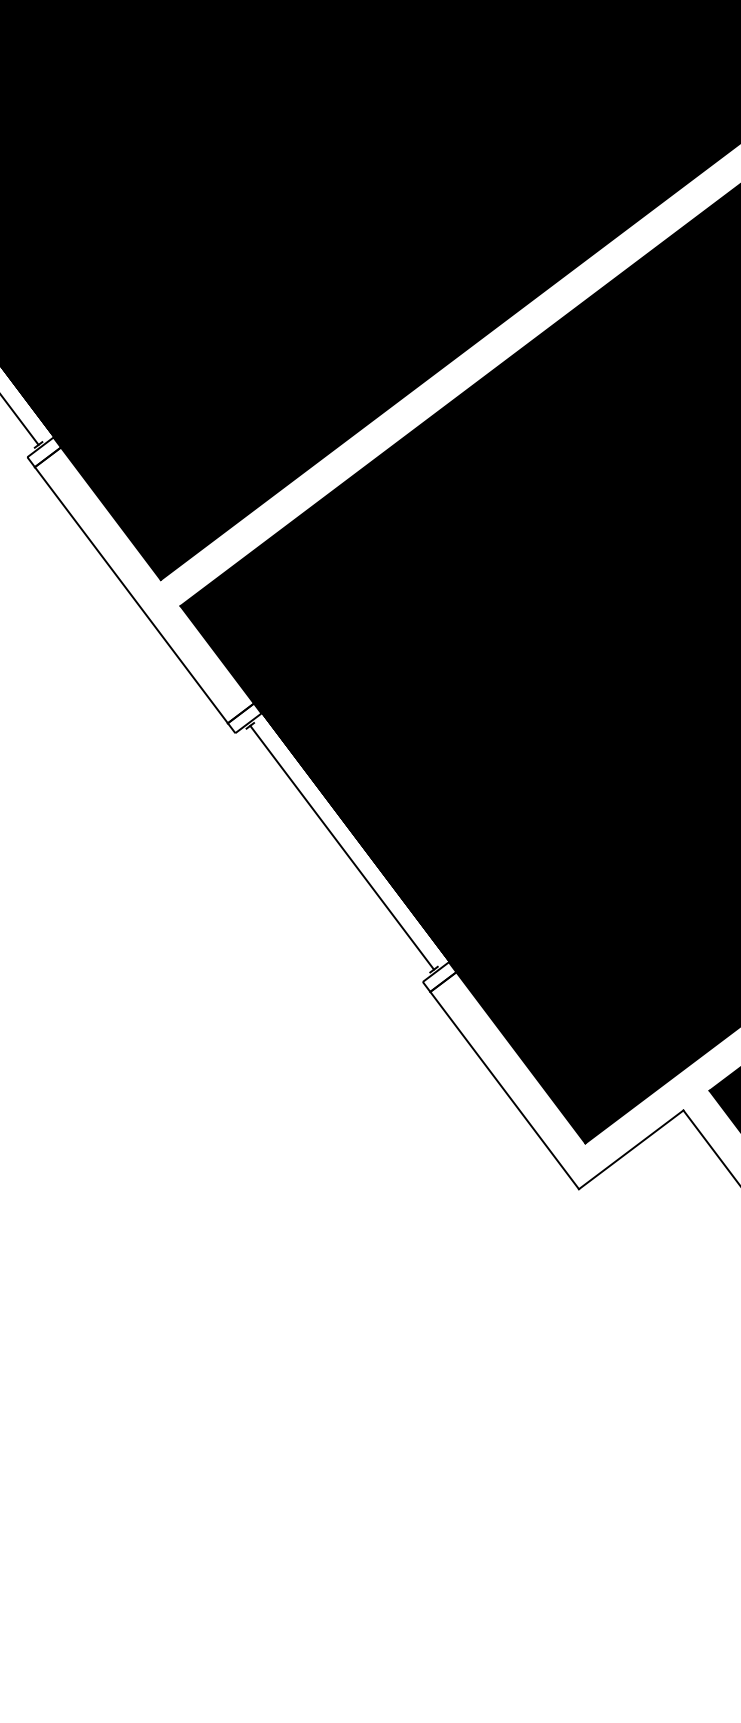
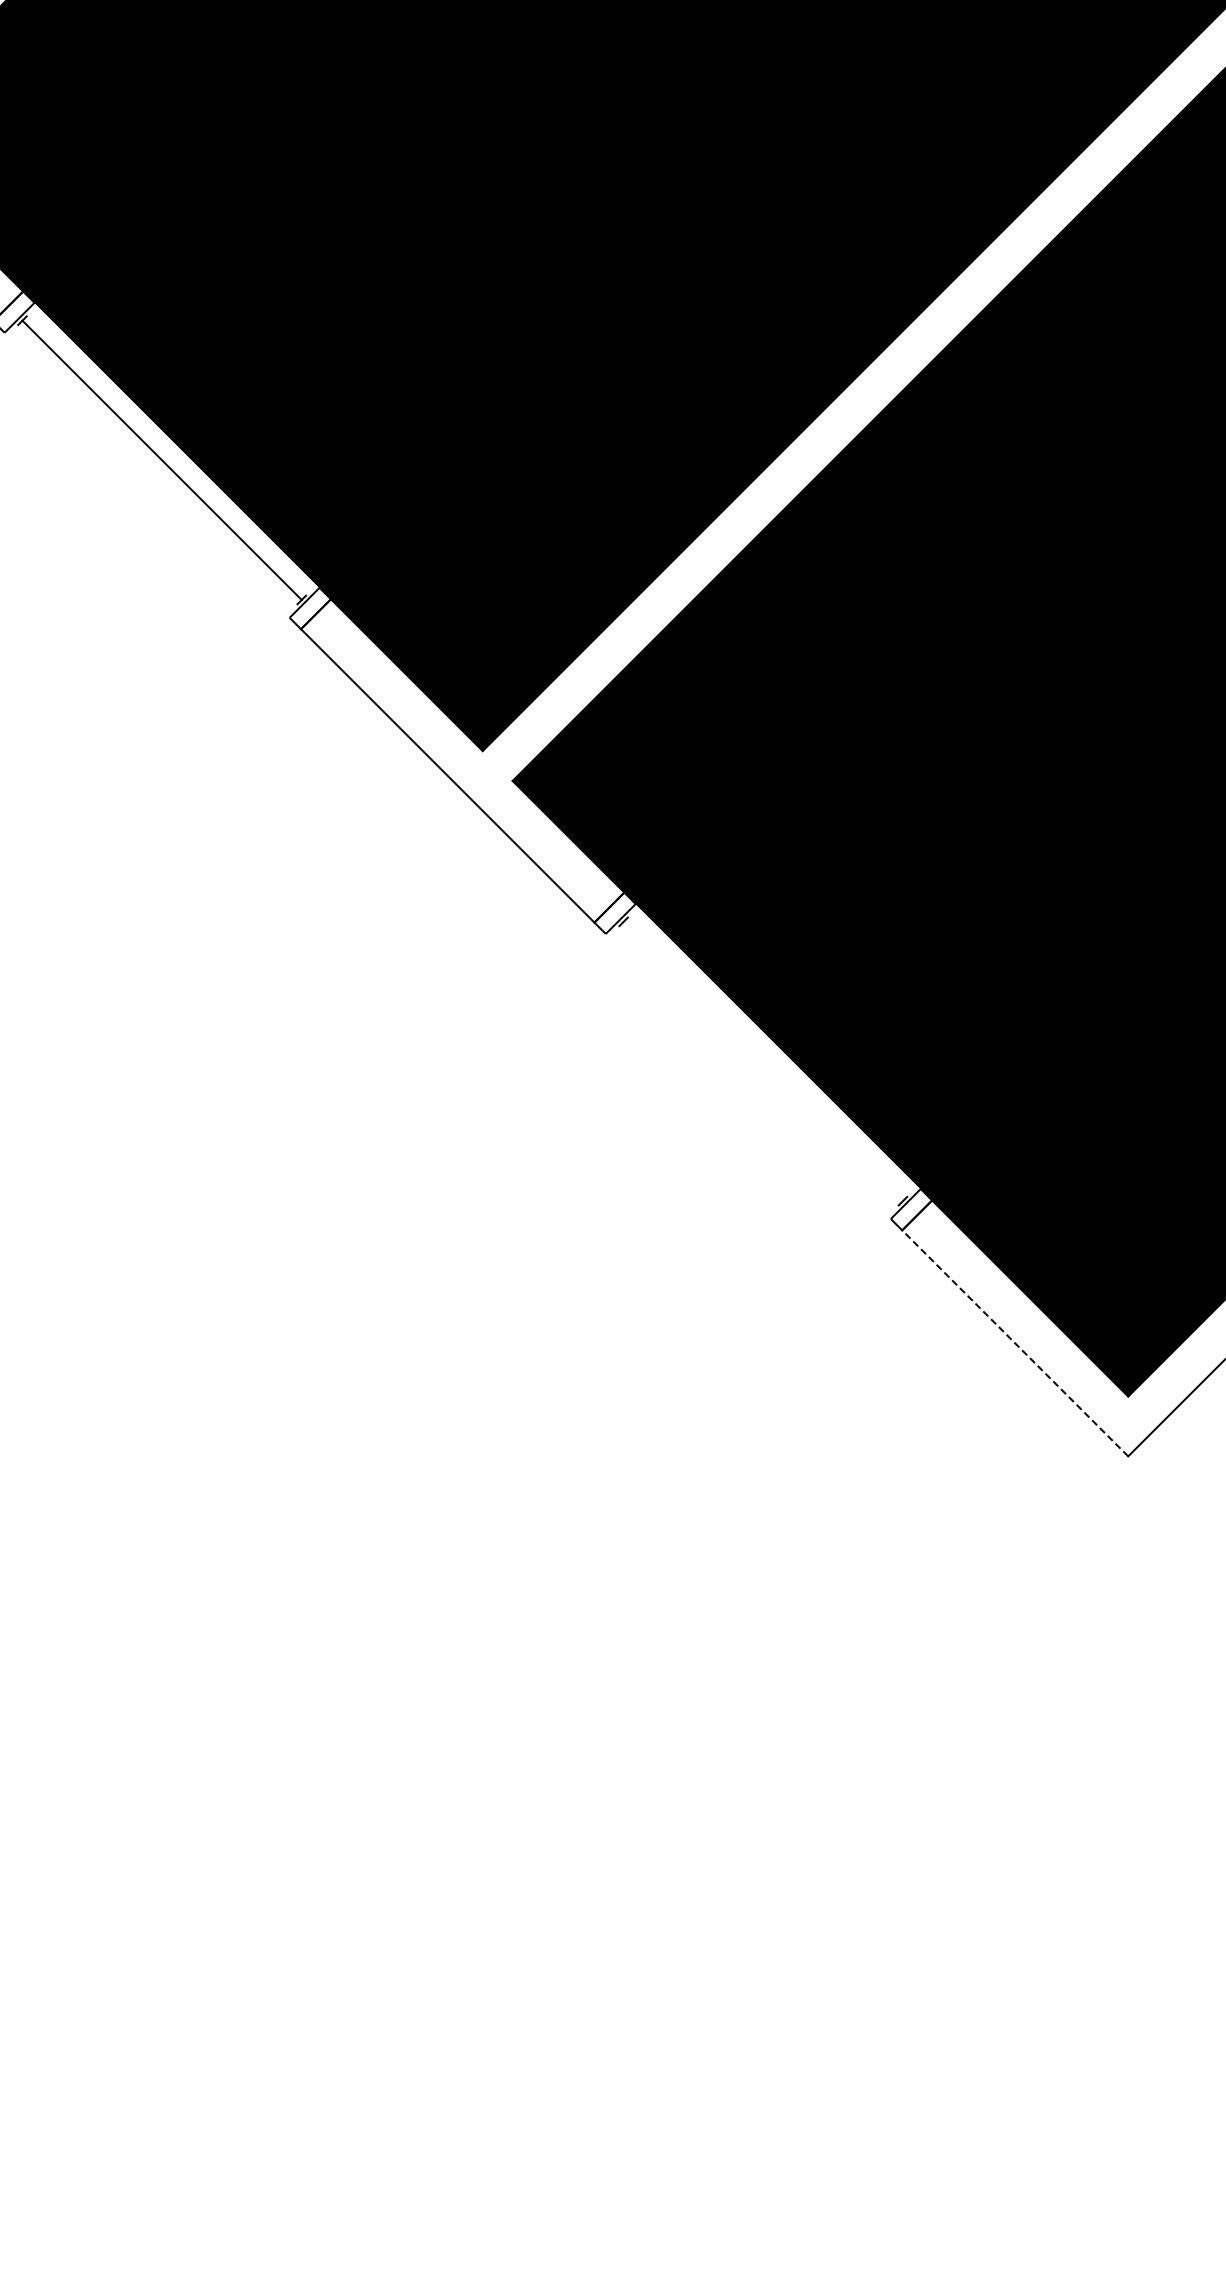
line: (341, 847) -> (762, 1061), removed
line: (504, 1090) -> (1015, 1343), solid -> dashed

